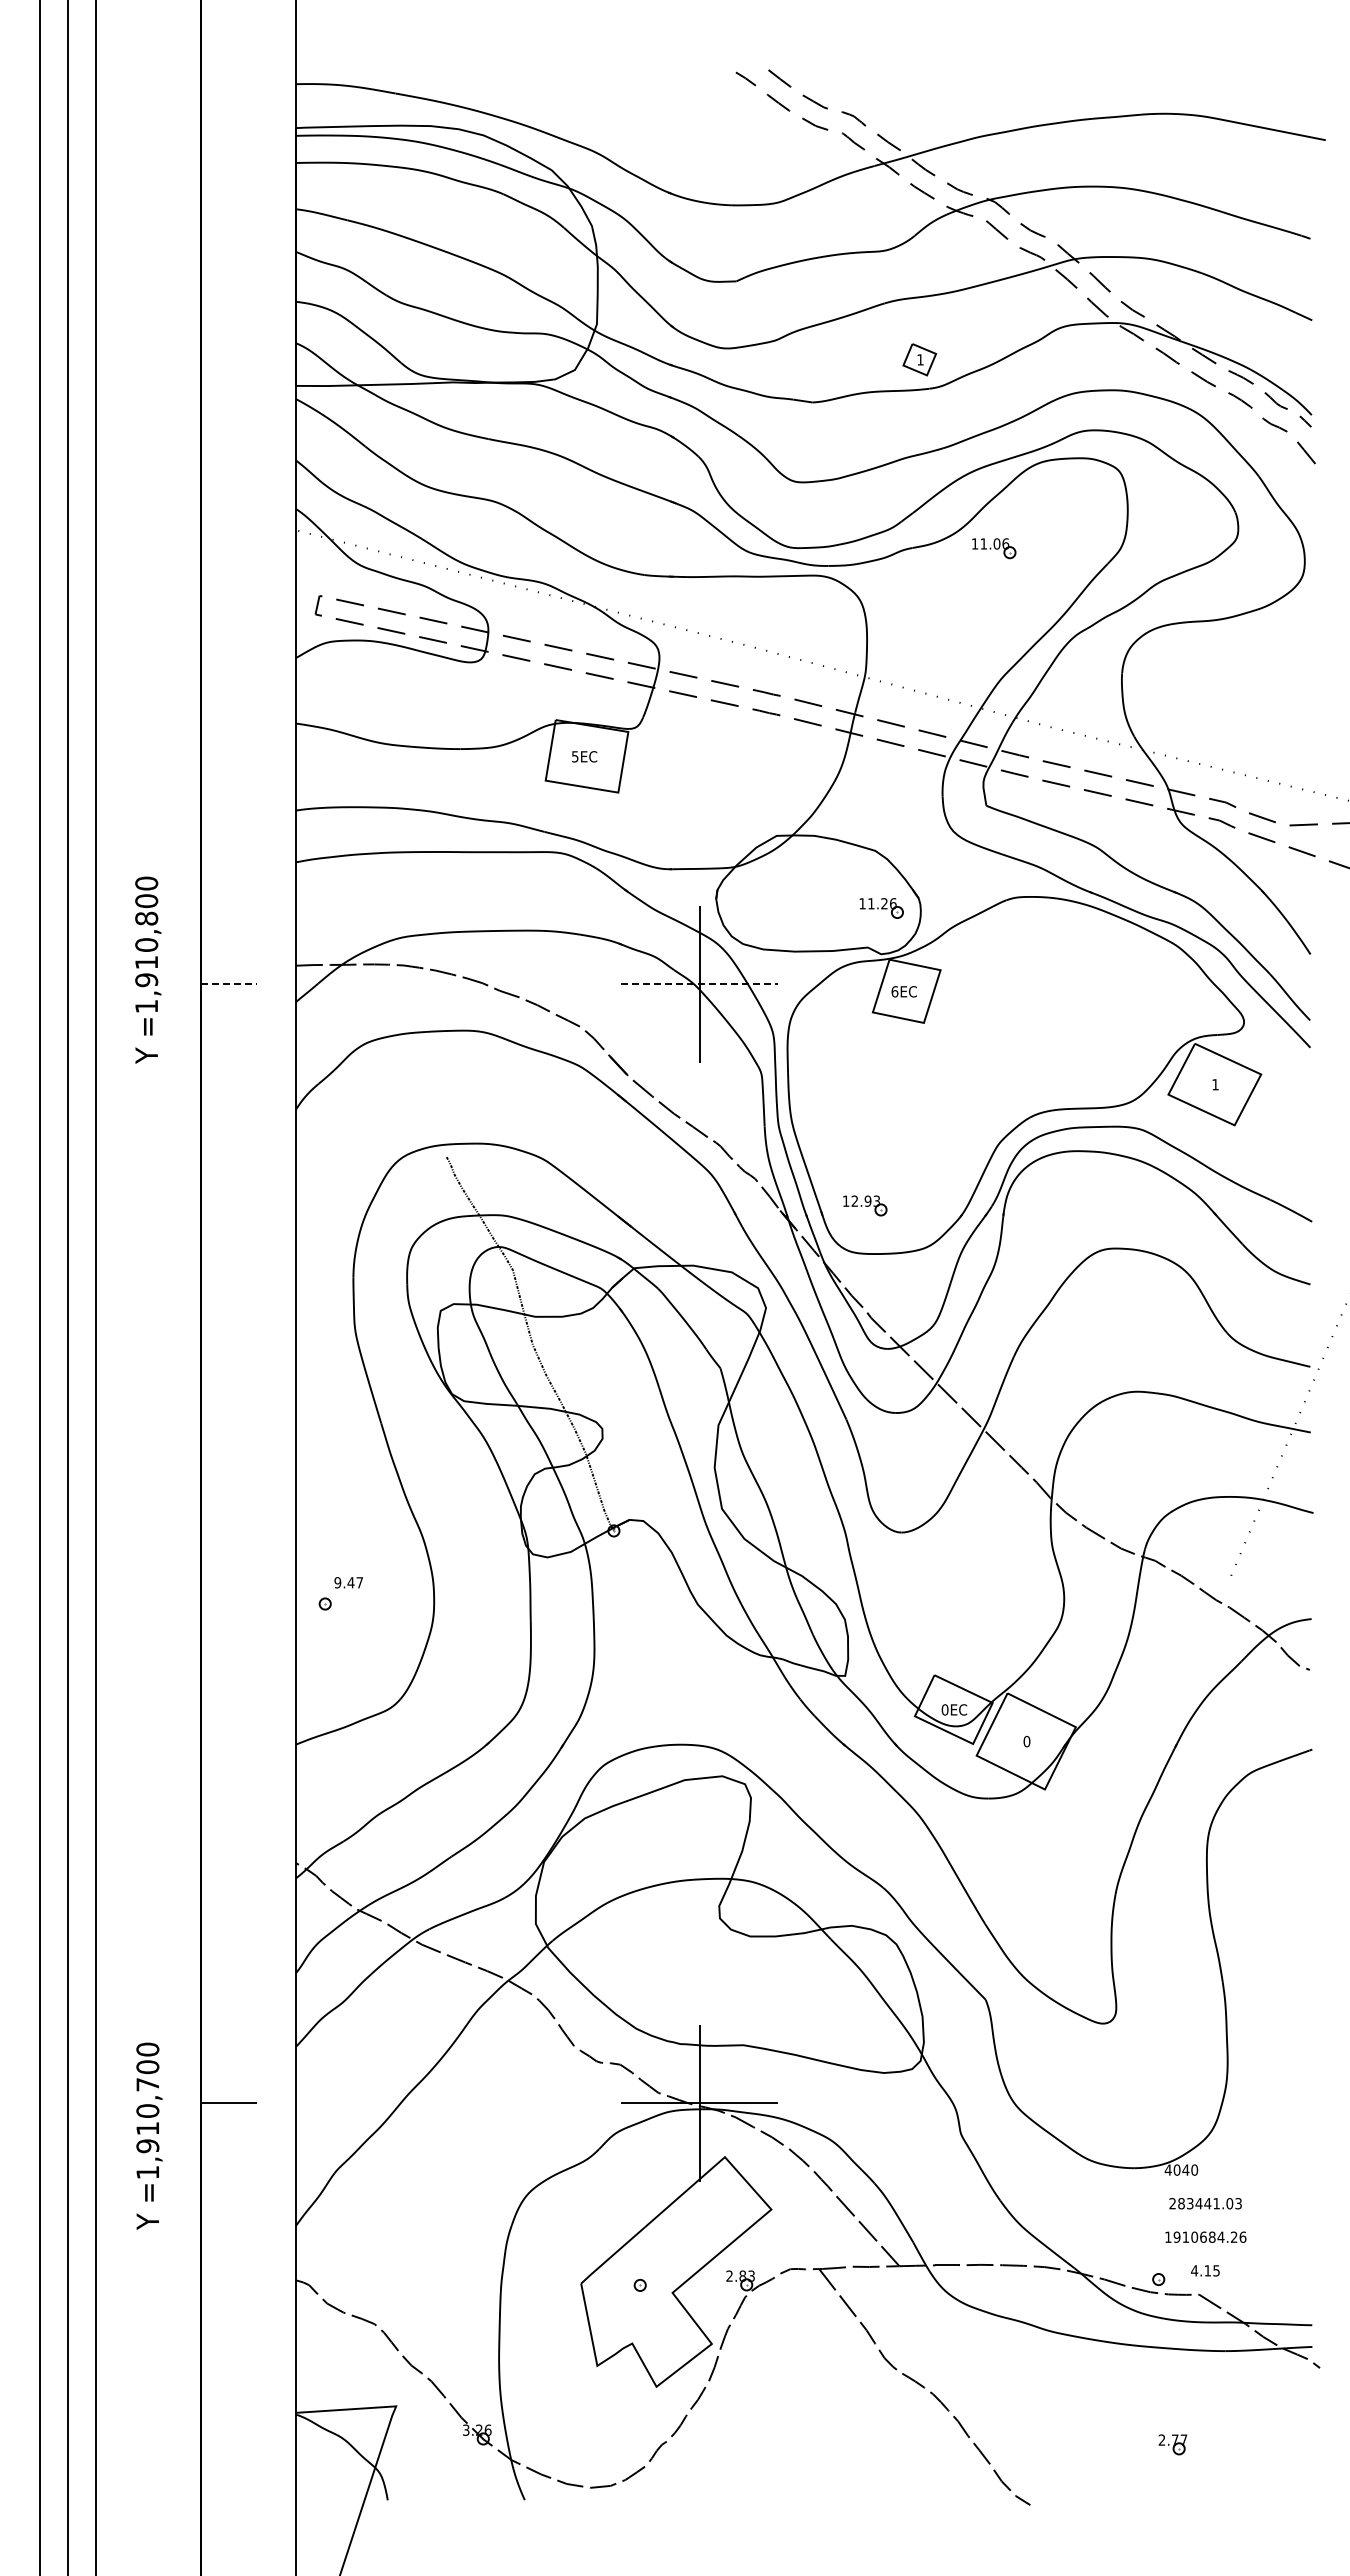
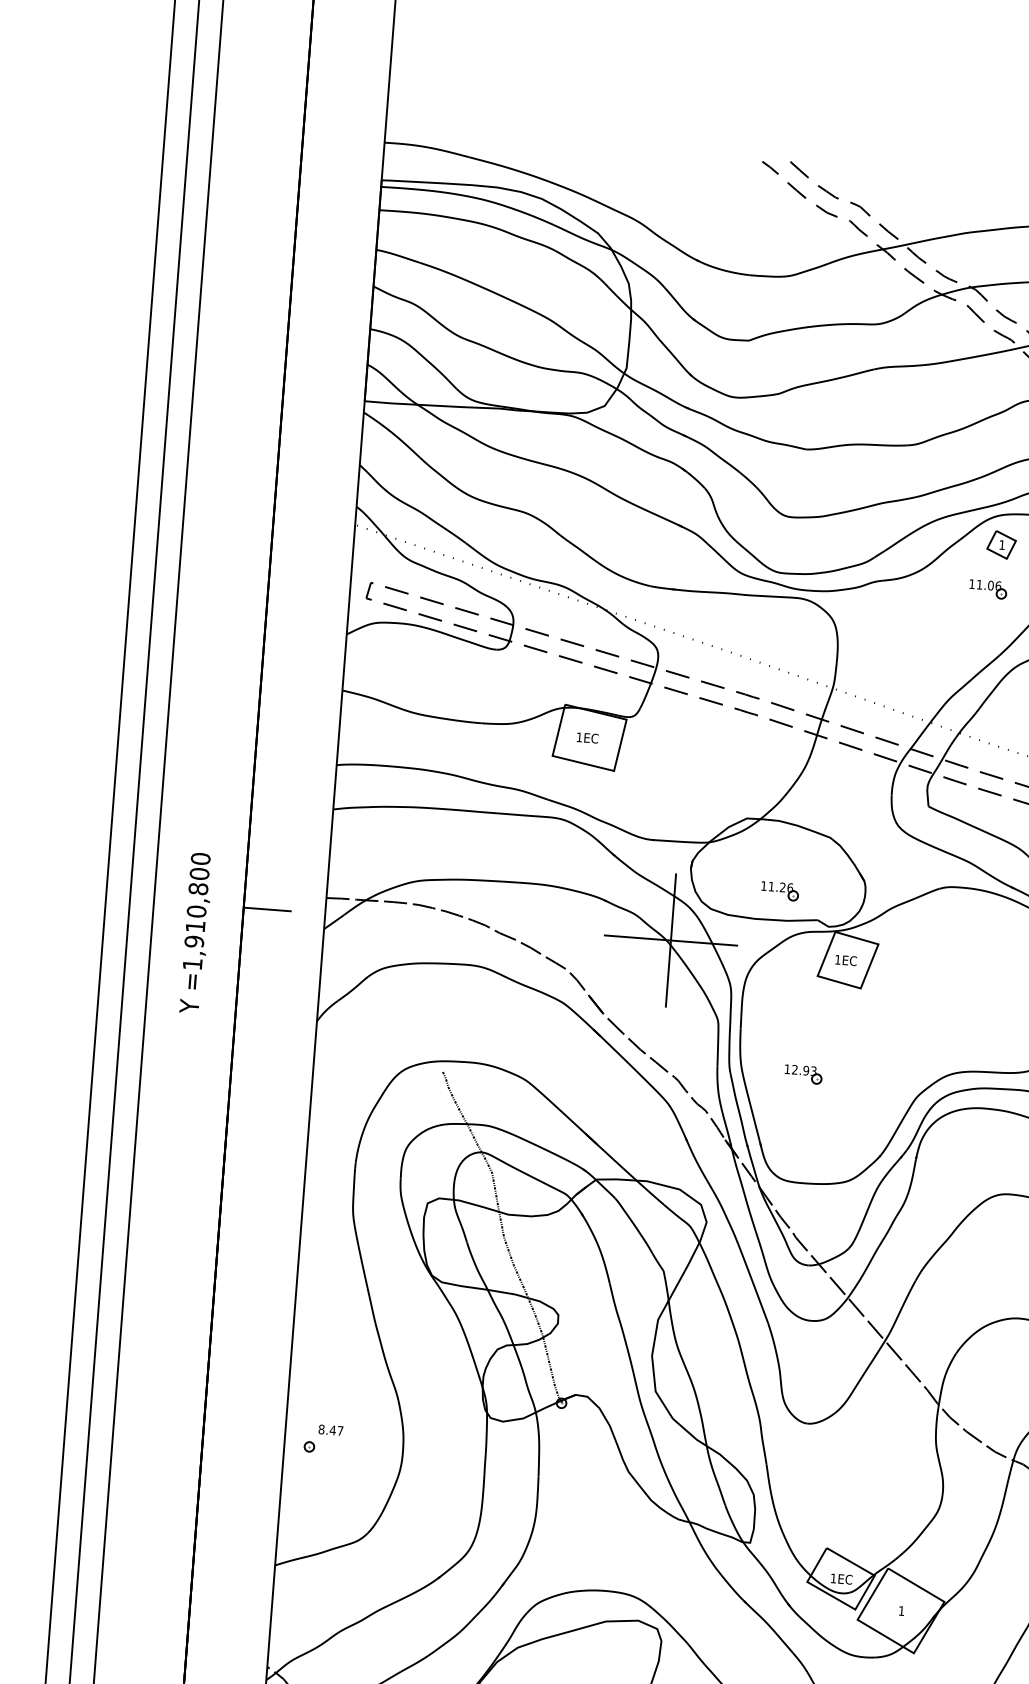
part: (919, 359) -> (1001, 544), moved
part: (994, 548) -> (988, 589), moved
text: (575, 756) -> (579, 737), 5EC -> 1EC
part: (881, 908) -> (779, 891), moved
text: (148, 969) -> (196, 932), moved
line: (228, 984) -> (267, 909), dashed -> solid
line: (699, 984) -> (670, 940), dashed -> solid
text: (894, 991) -> (837, 959), 6EC -> 1EC
part: (865, 1205) -> (803, 1074), moved
text: (337, 1582) -> (321, 1429), 9.47 -> 8.47
text: (944, 1709) -> (833, 1578), 0EC -> 1EC
text: (1026, 1741) -> (901, 1610), 0 -> 1

